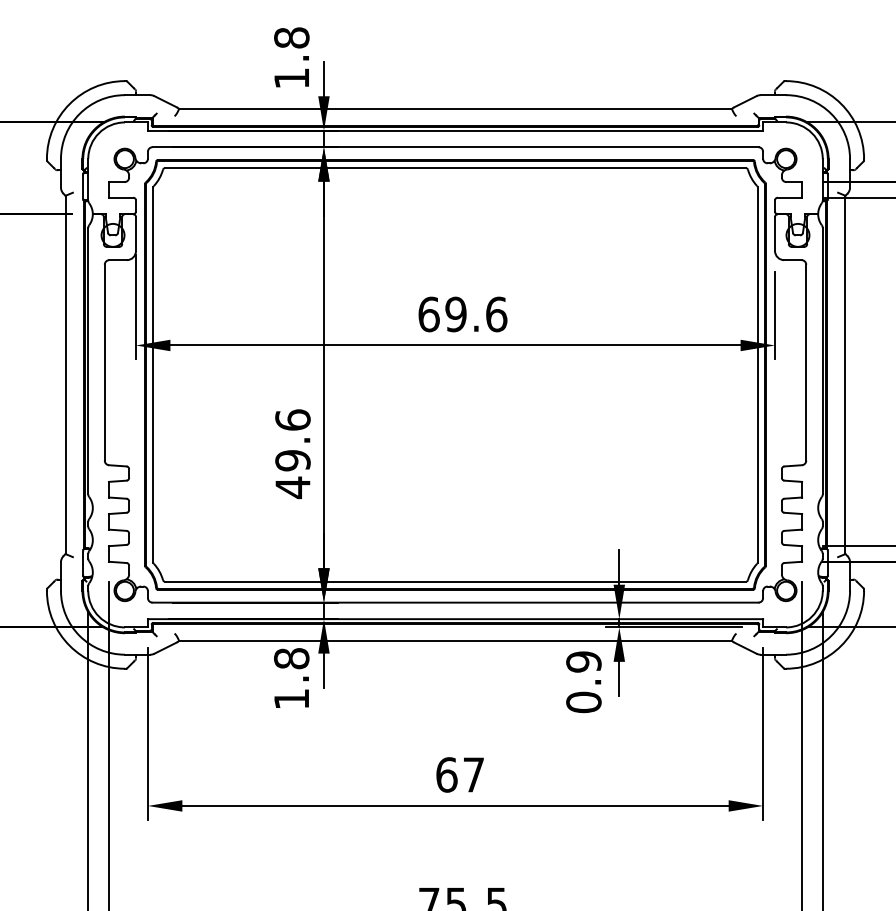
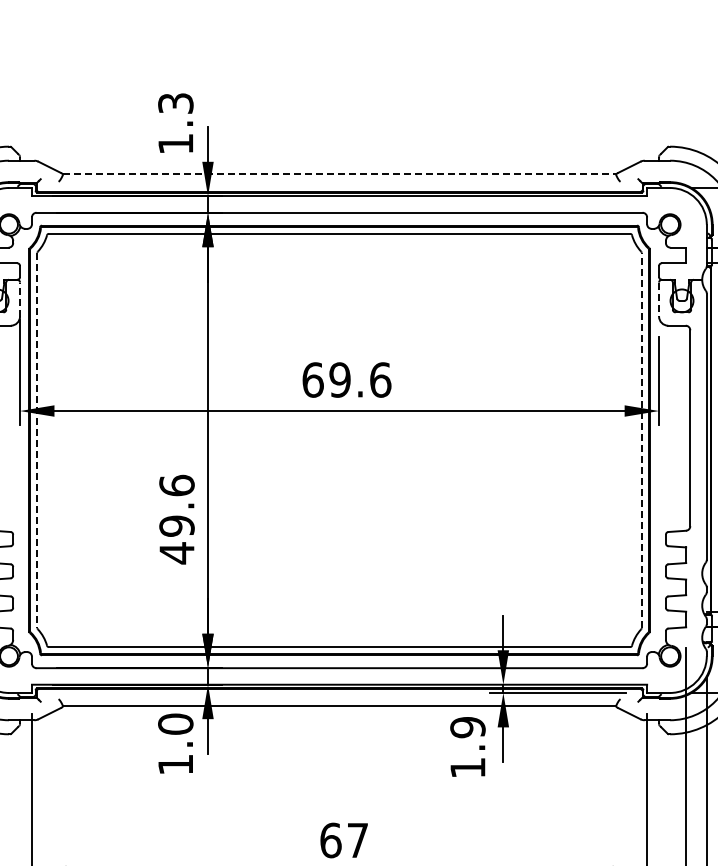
text: (291, 37) -> (175, 103), 1.8 -> 1.3
line: (456, 108) -> (340, 174), solid -> dashed
line: (136, 234) -> (20, 300), solid -> dashed
line: (775, 234) -> (659, 300), solid -> dashed
line: (153, 374) -> (37, 440), solid -> dashed
line: (757, 374) -> (641, 440), solid -> dashed
text: (291, 658) -> (175, 724), 1.8 -> 1.0
text: (583, 702) -> (467, 768), 0.9 -> 1.9

